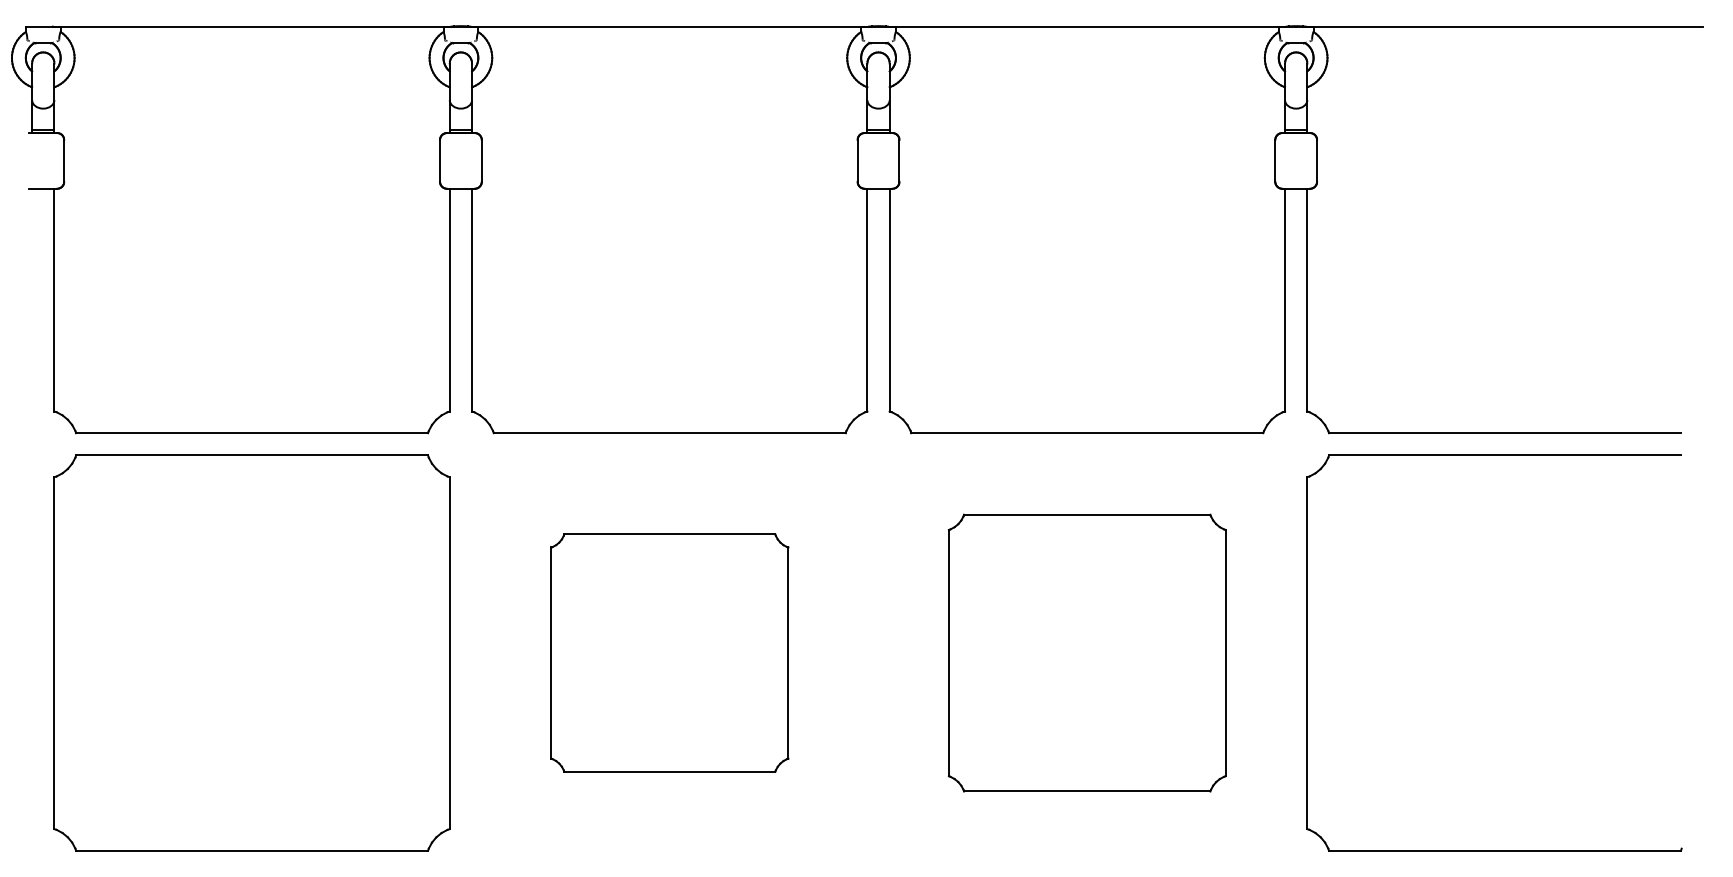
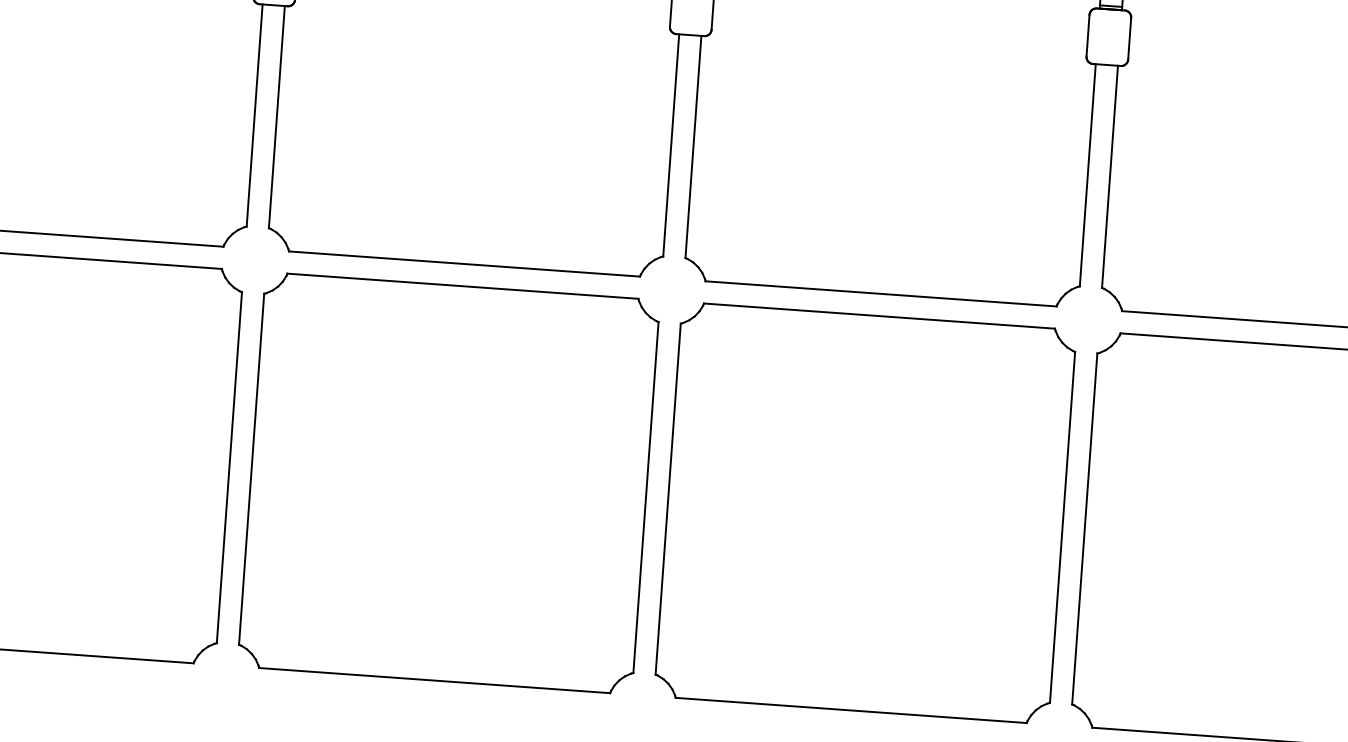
part: (669, 652) -> (448, 482), size x1.67
part: (1086, 652) -> (864, 512), size x1.43

